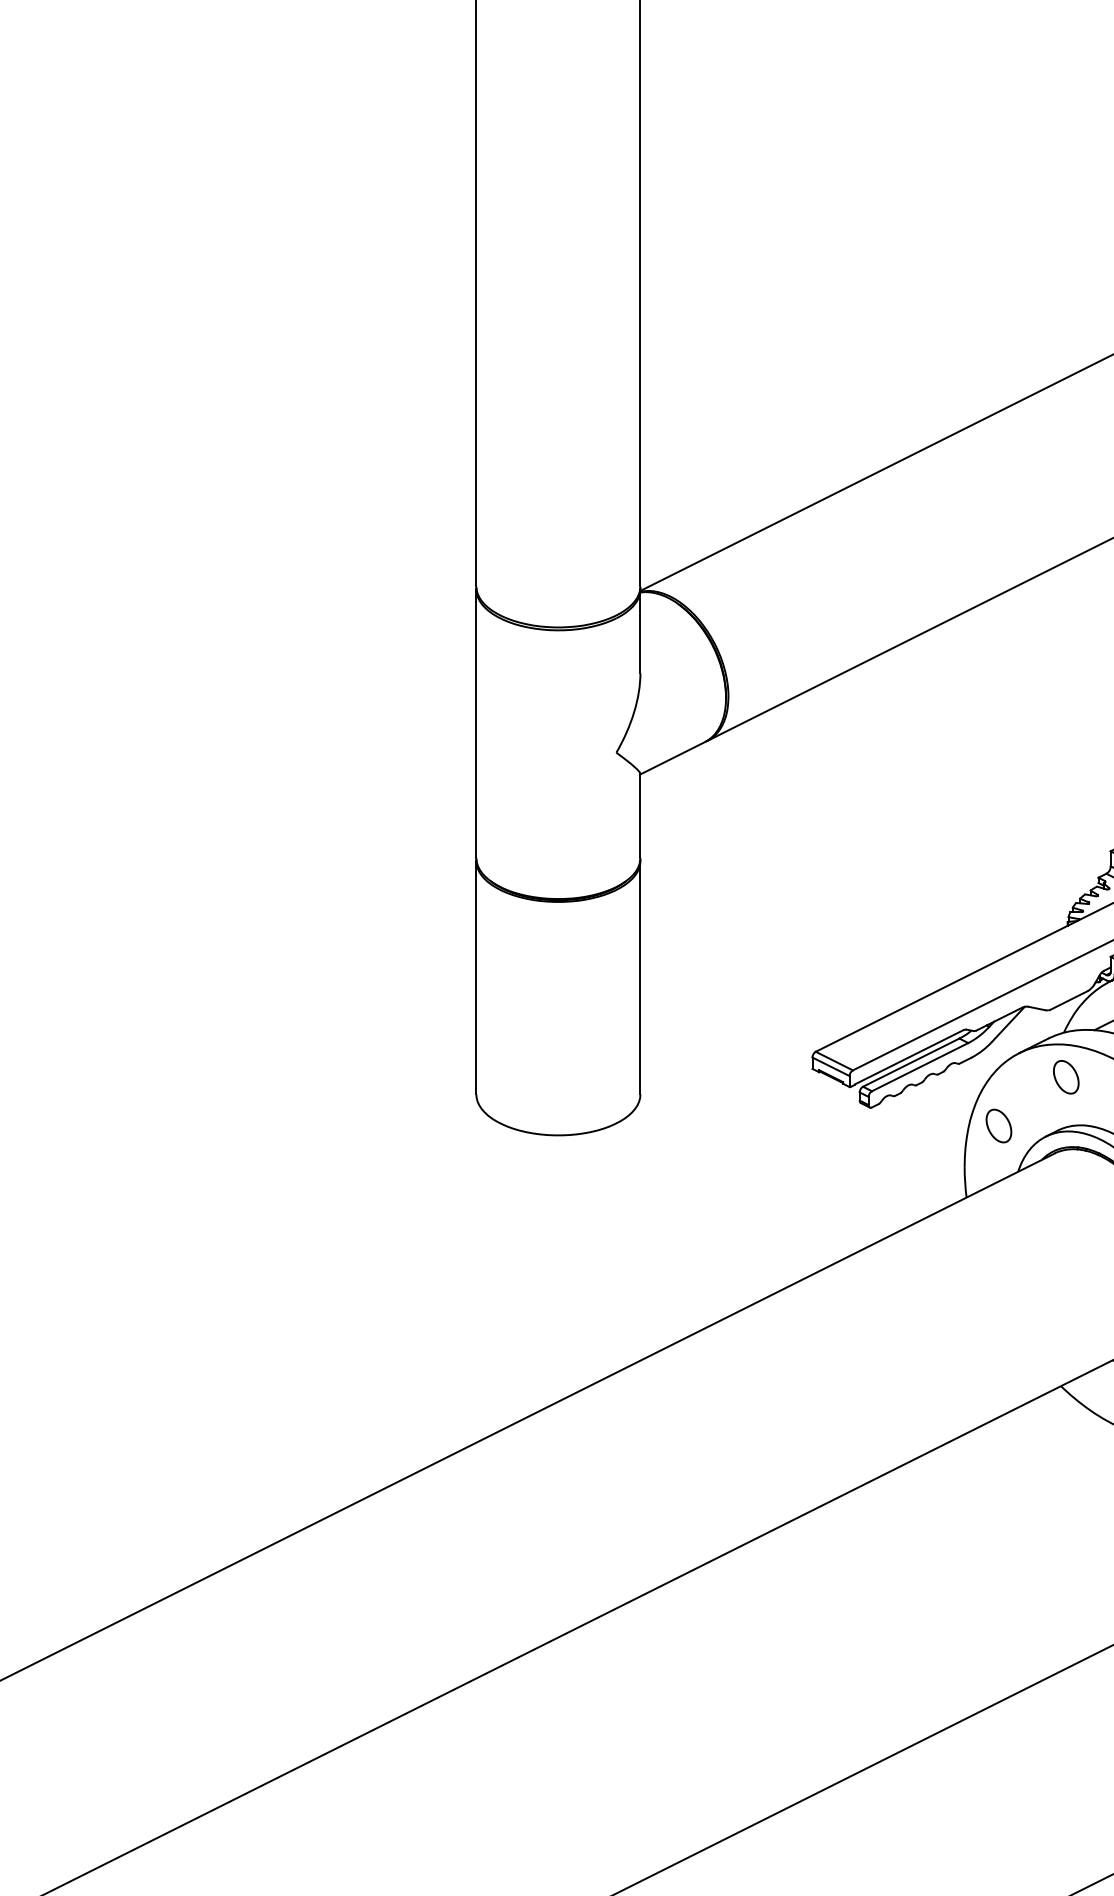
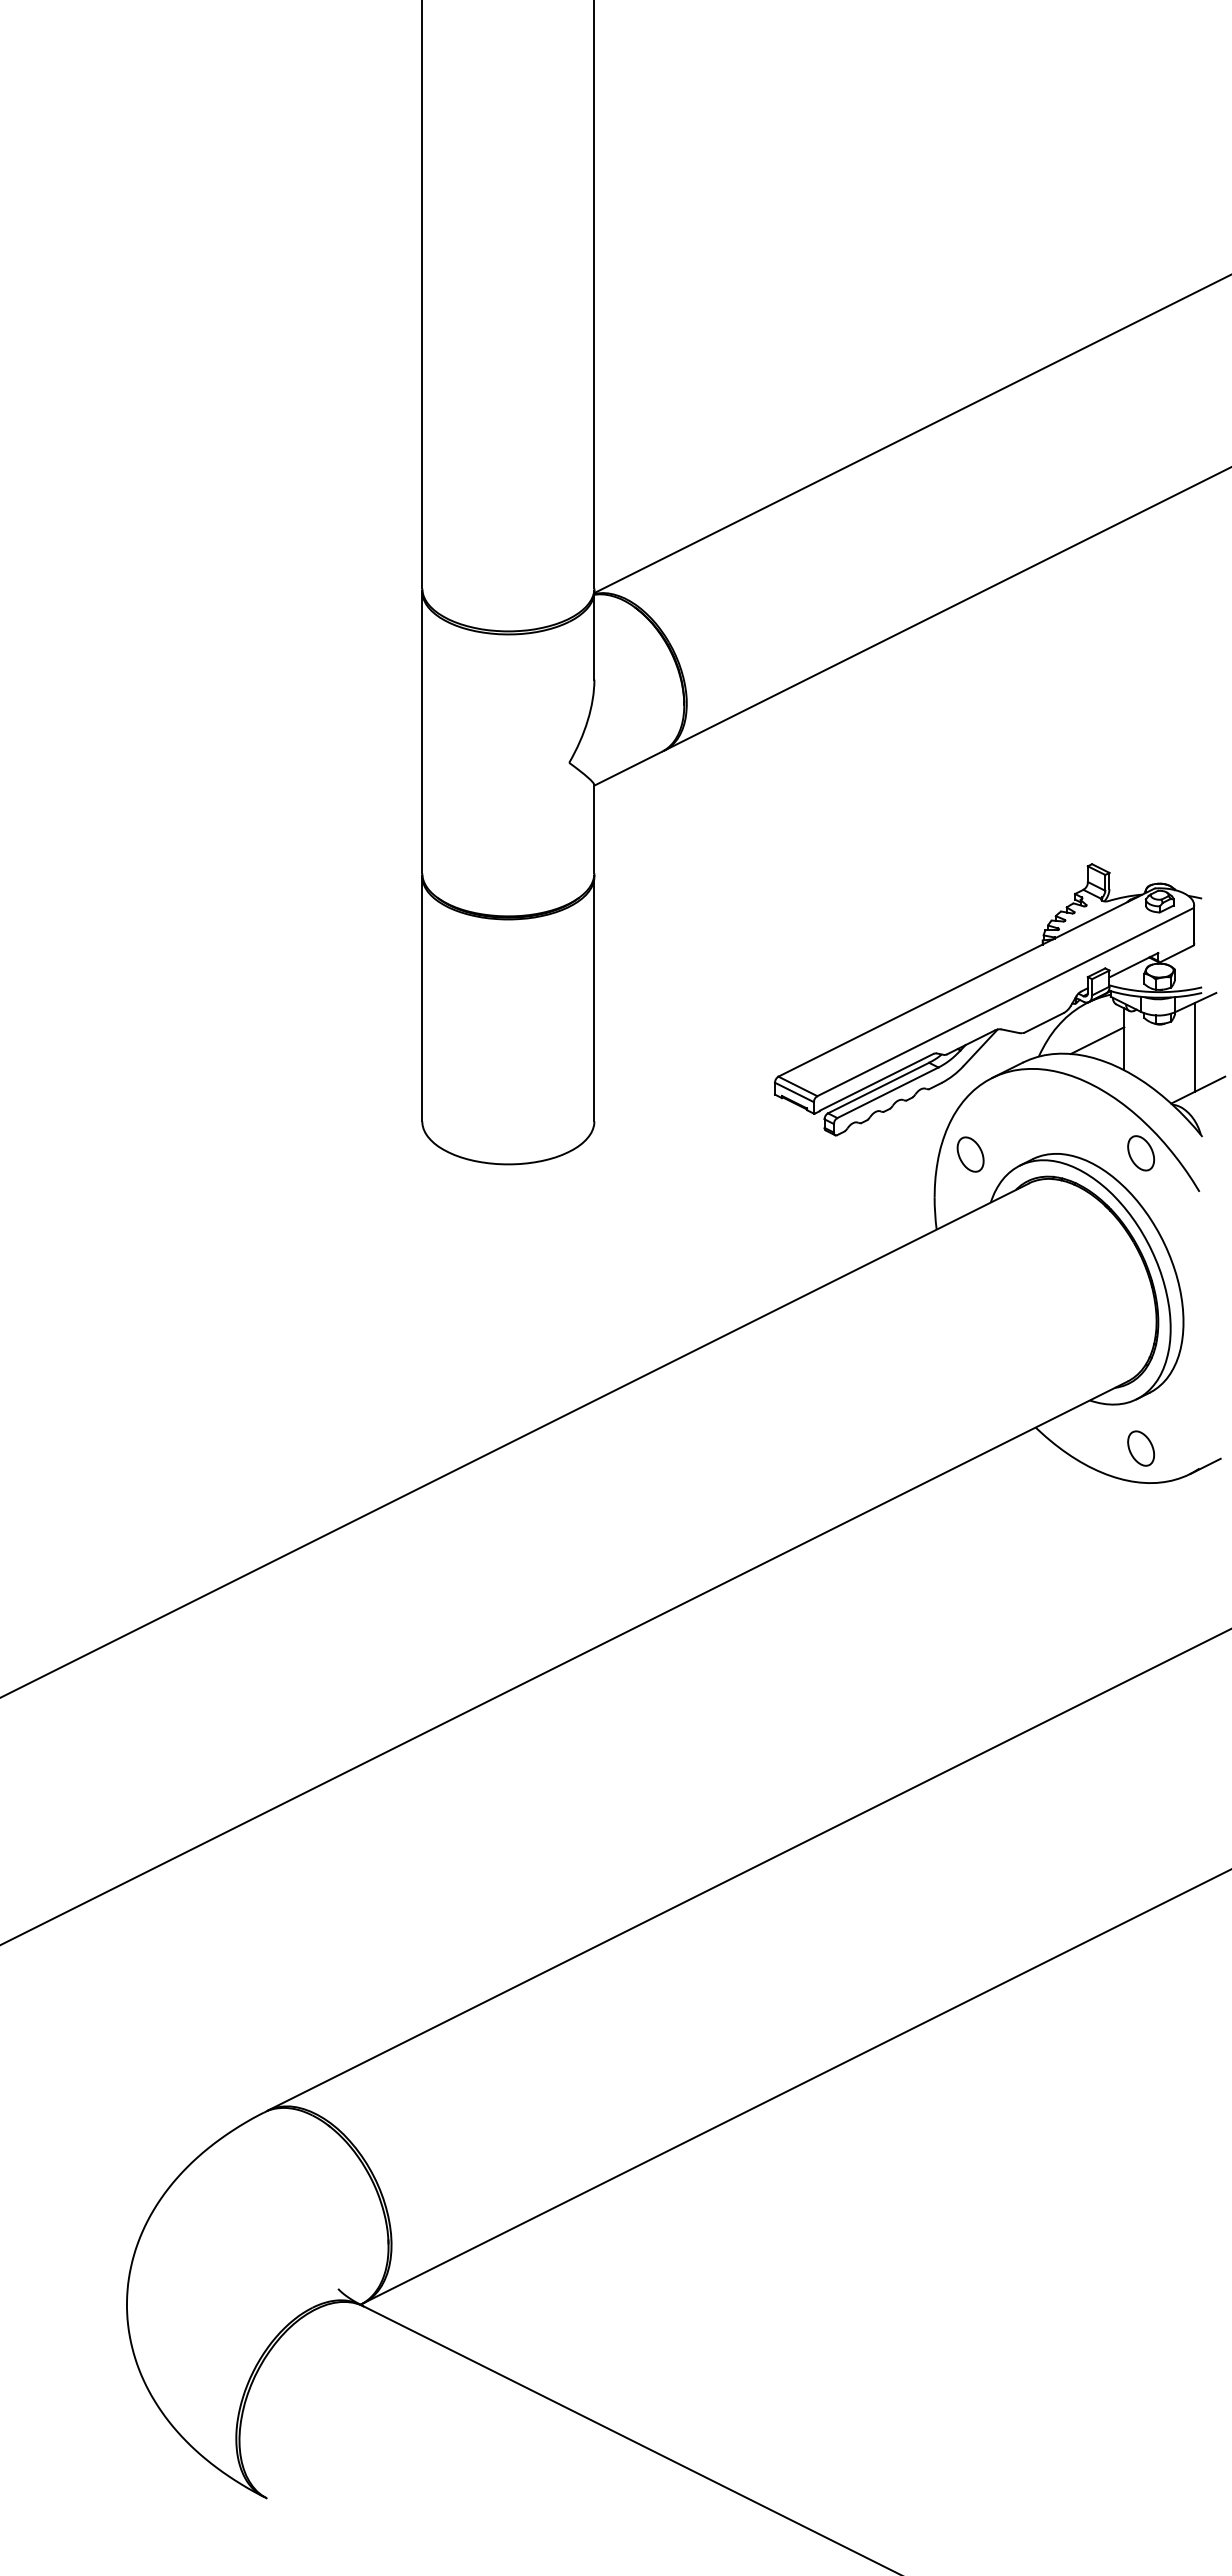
part: (1066, 1077) -> (1041, 1103), removed

